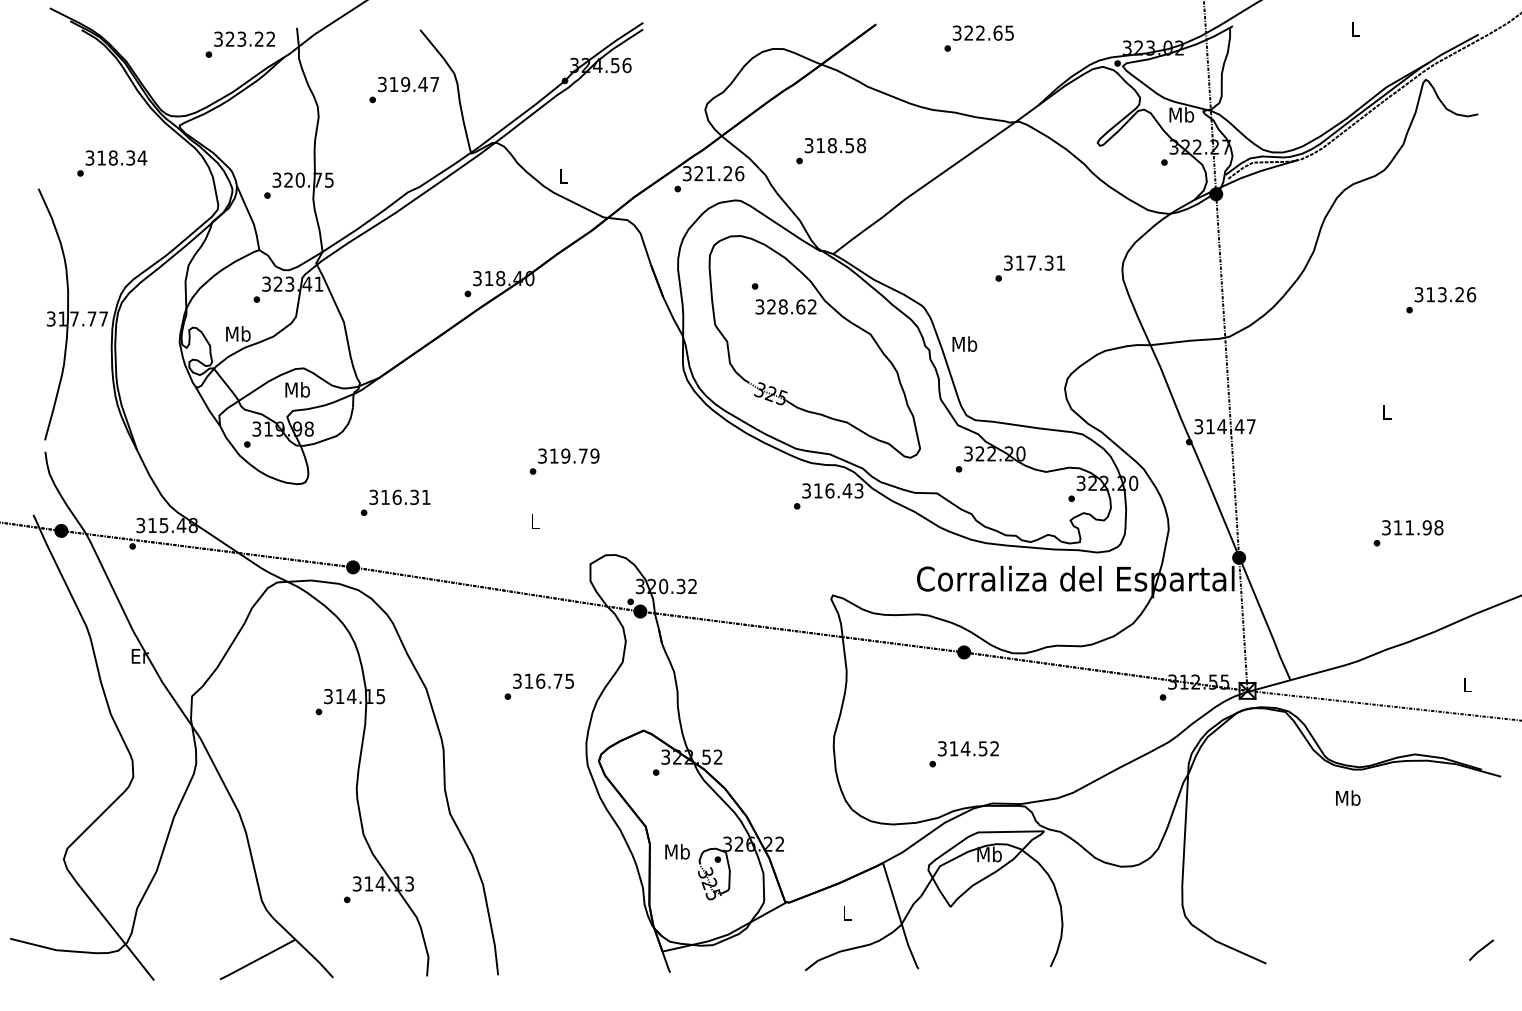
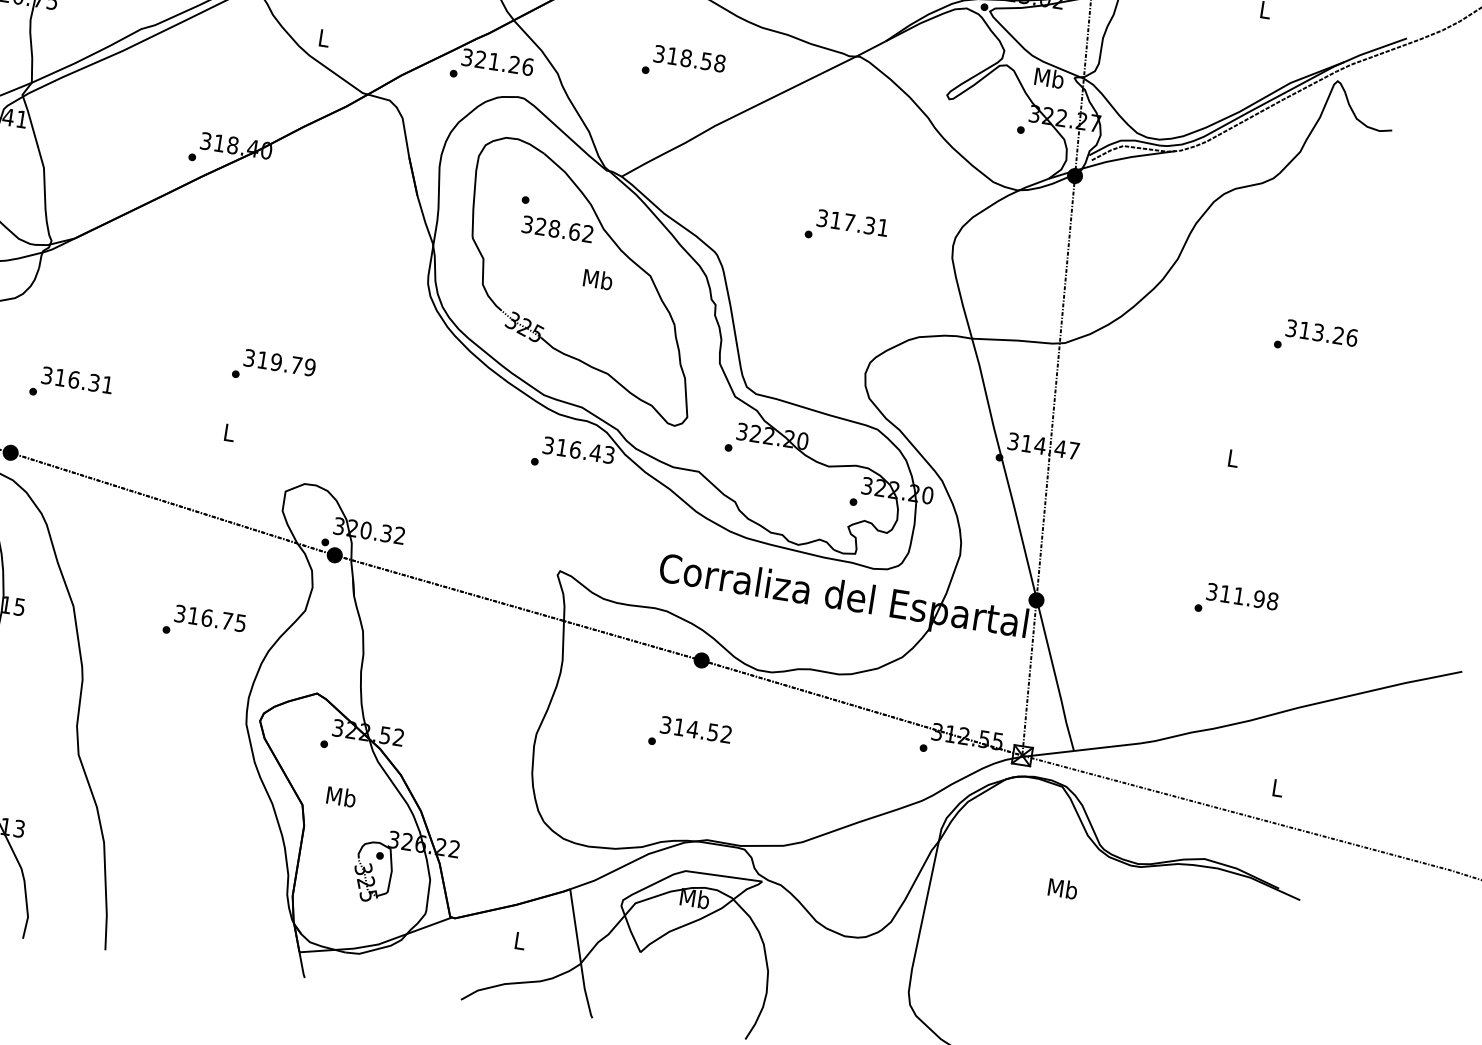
text: (830, 151) -> (683, 64), moved
text: (964, 343) -> (597, 278), moved
text: (963, 754) -> (689, 735), moved
text: (1348, 797) -> (1063, 888), moved
text: (677, 851) -> (341, 796), moved

